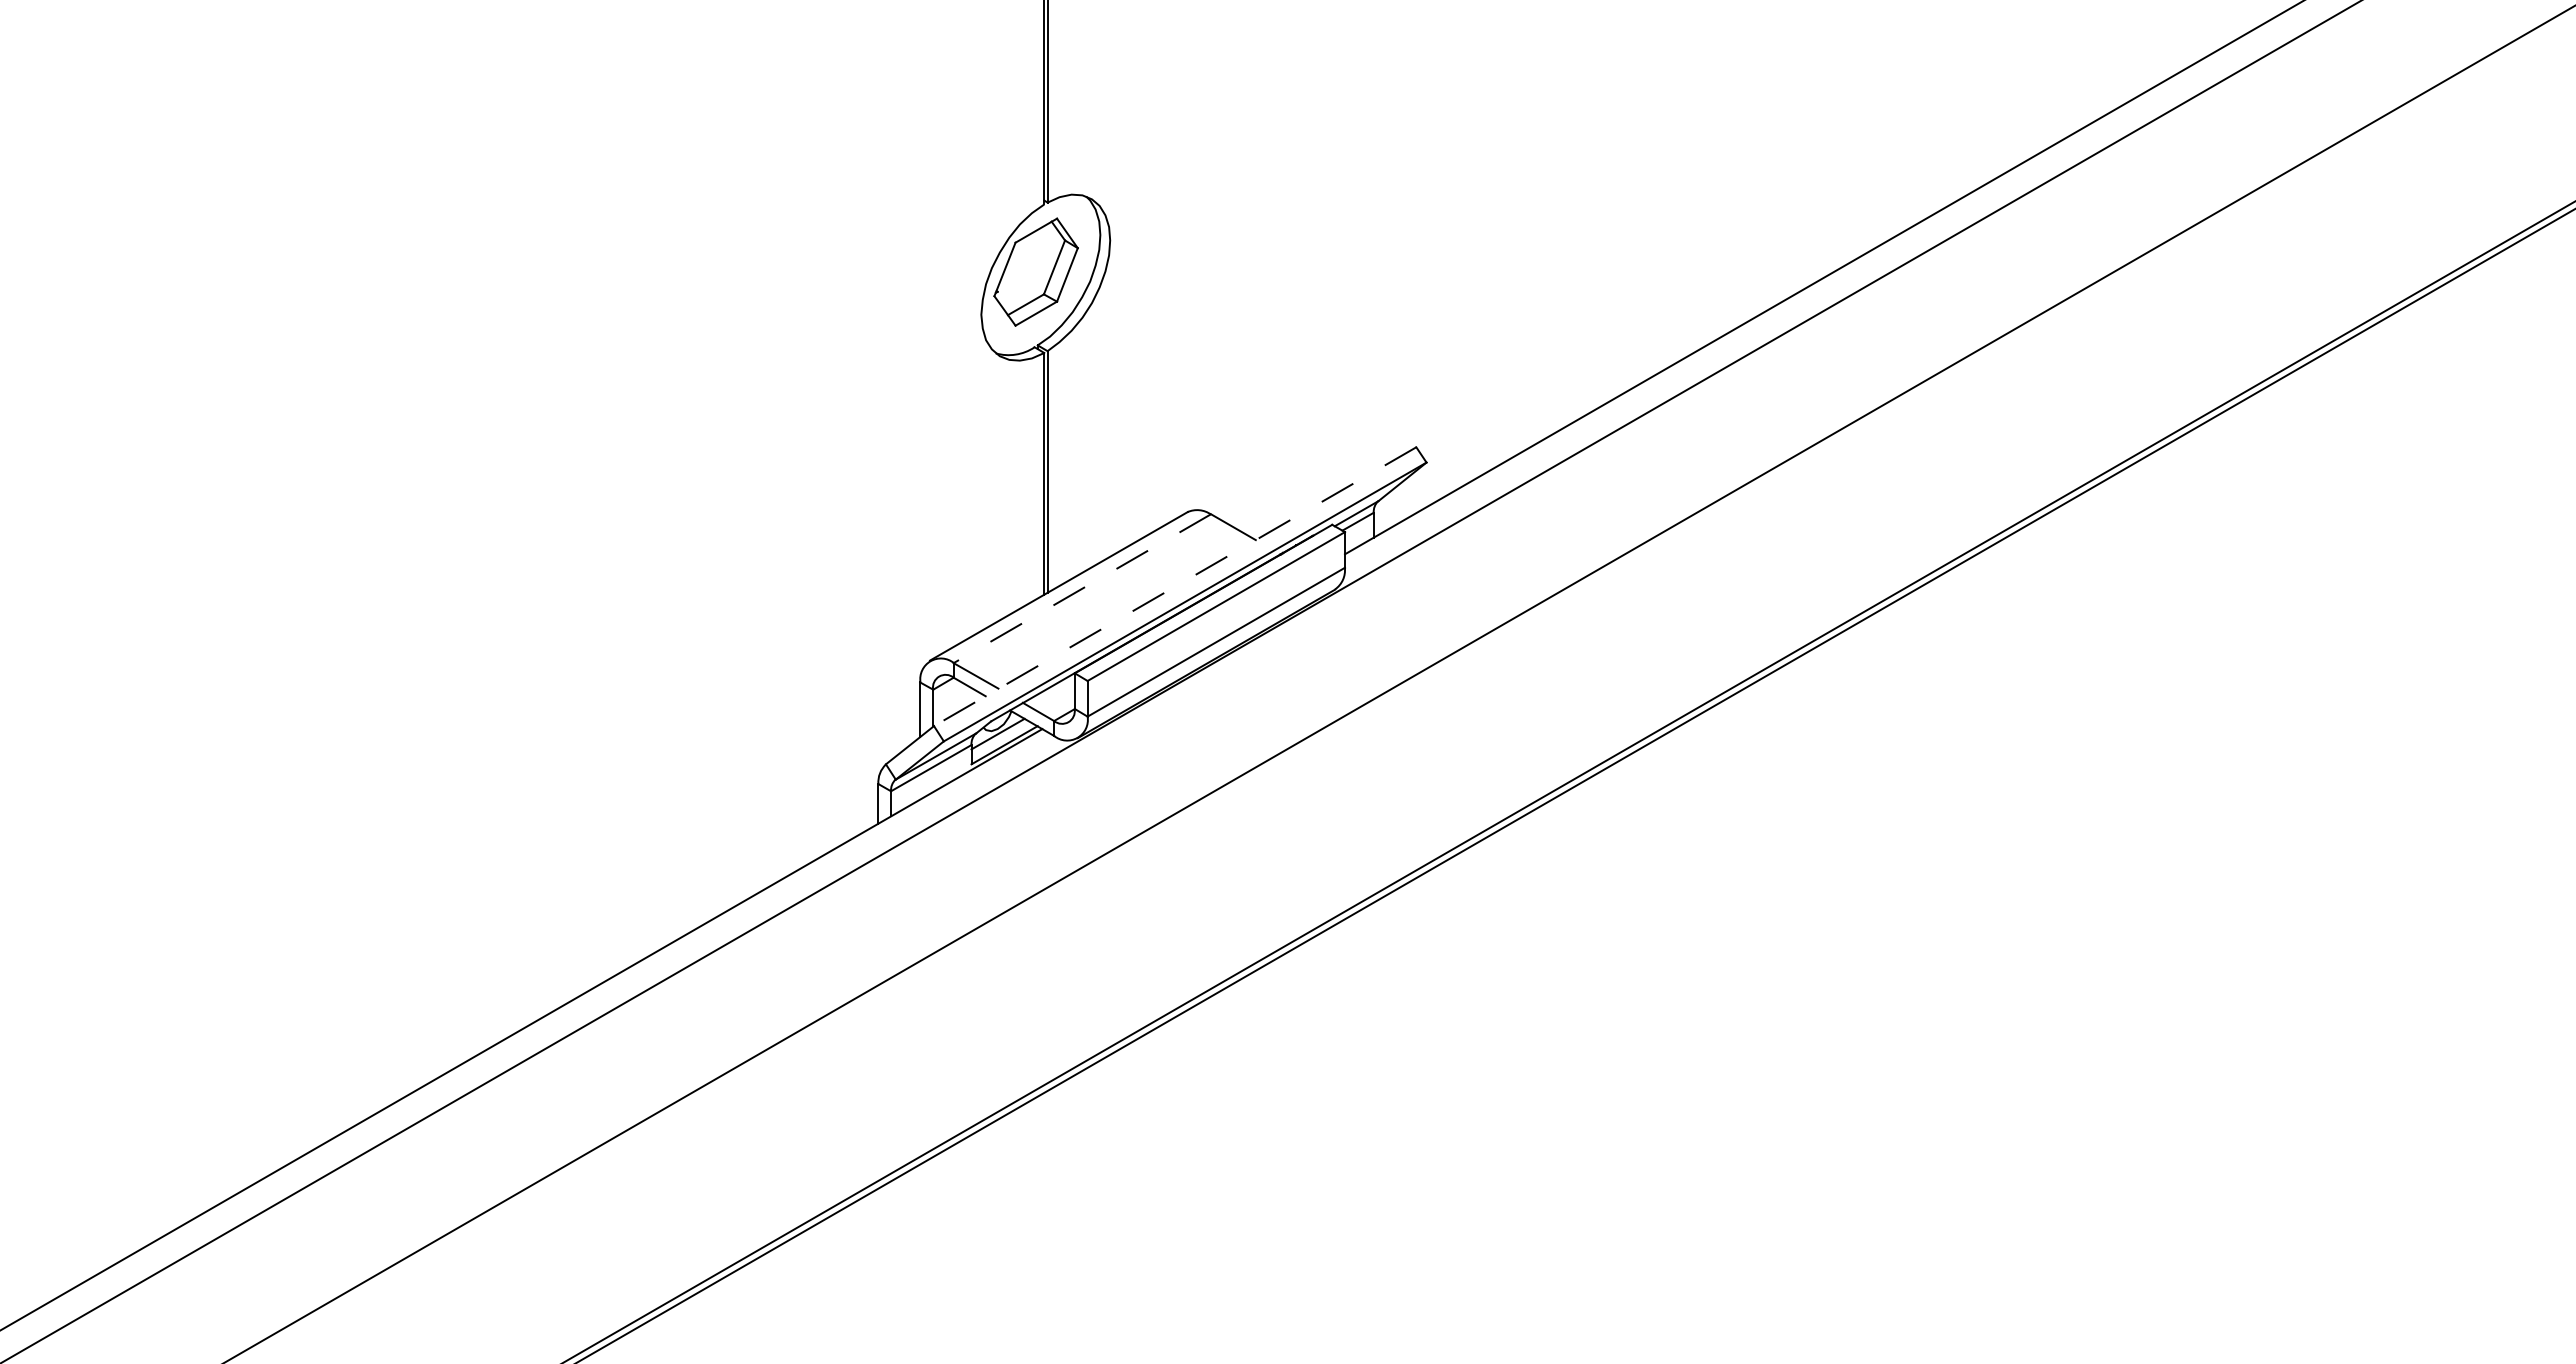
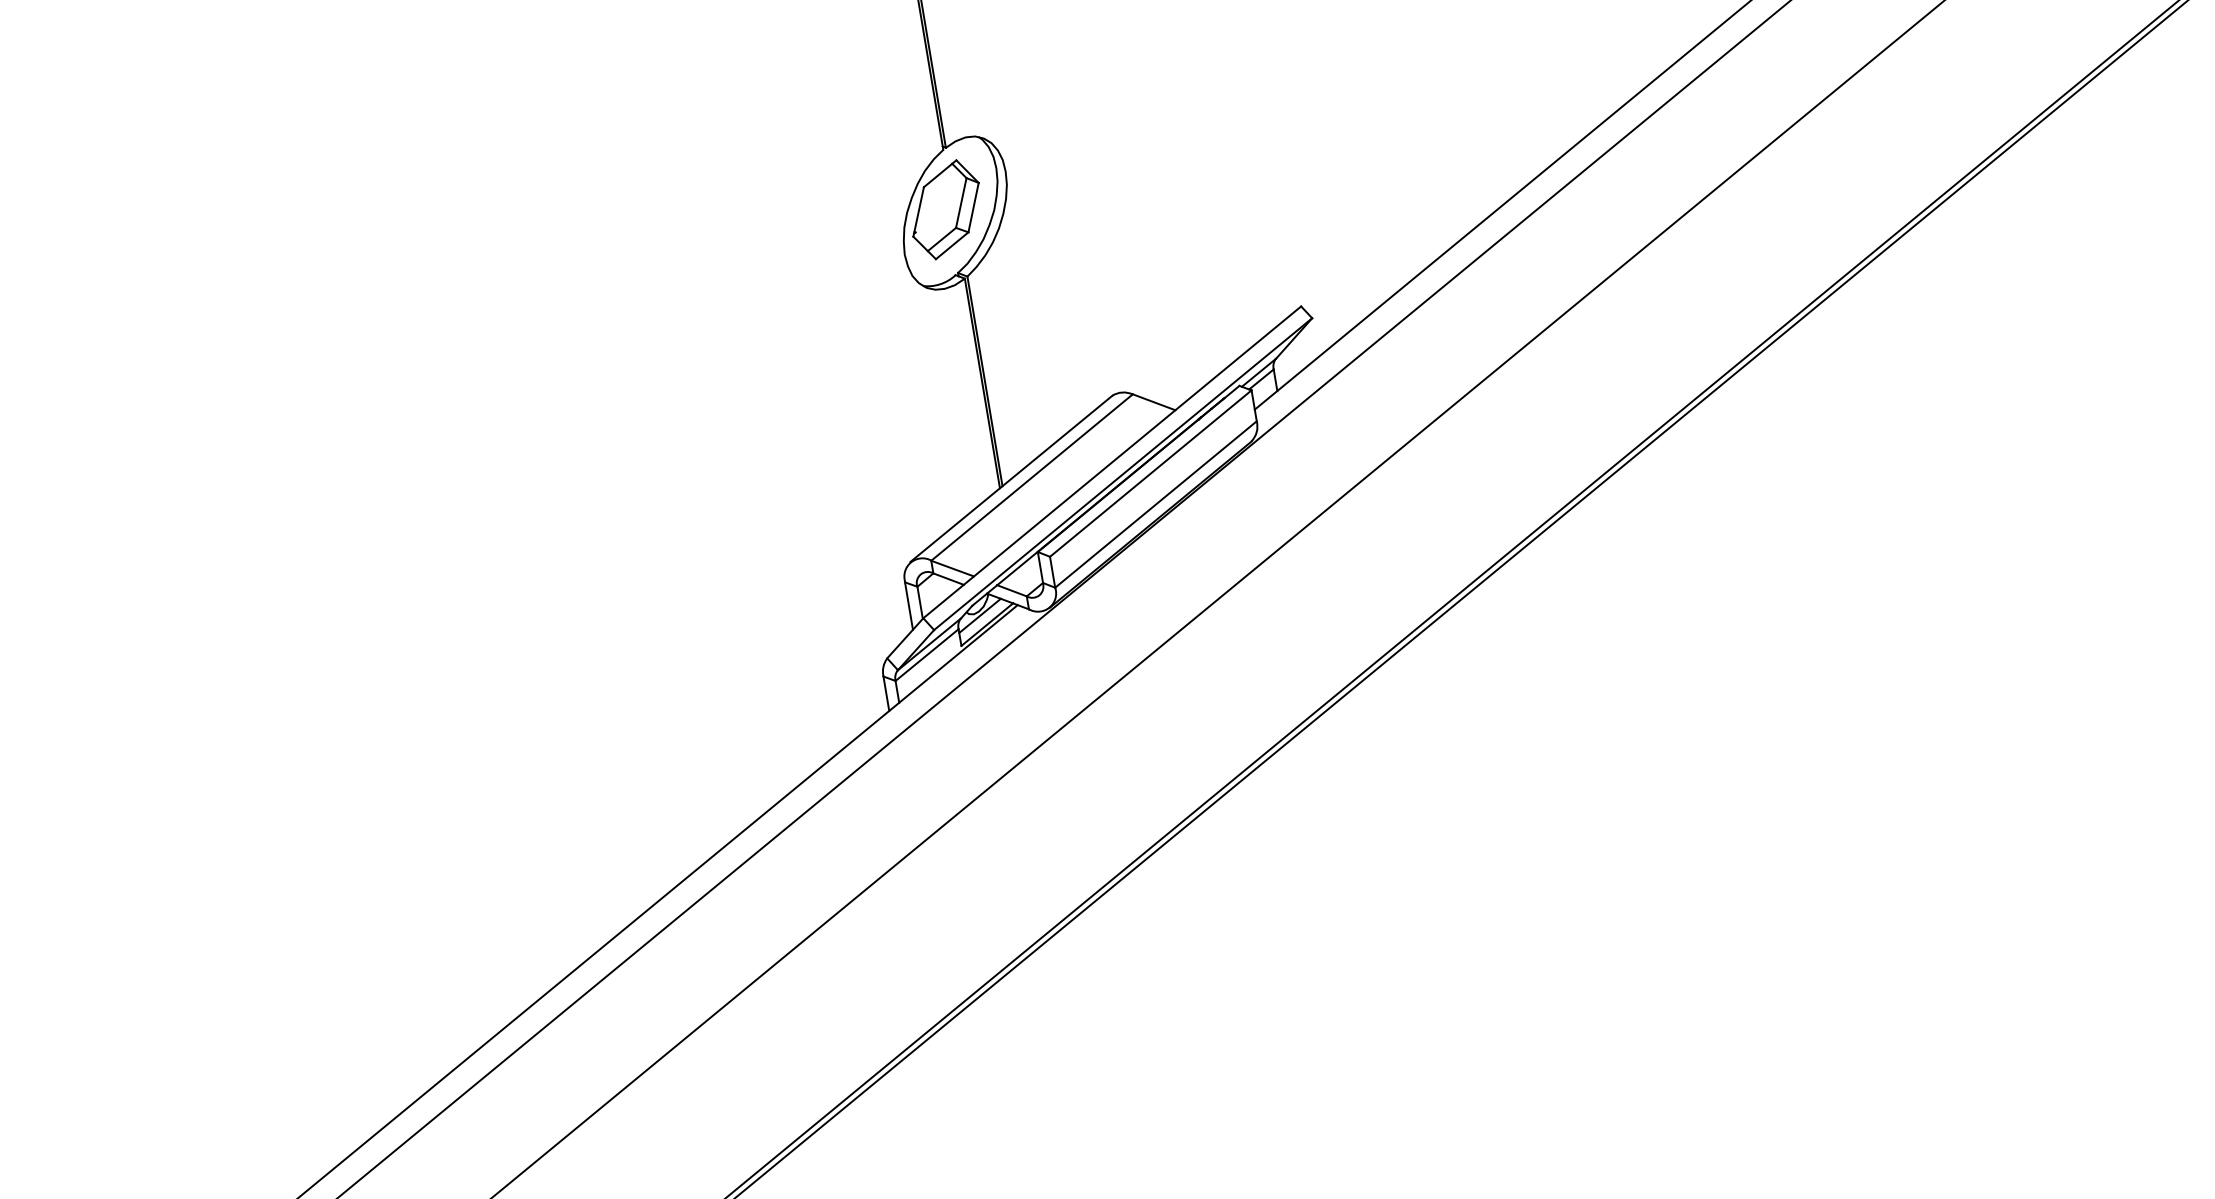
line: (1175, 586) -> (1112, 462), dashed -> solid
line: (1082, 588) -> (1032, 477), dashed -> solid

